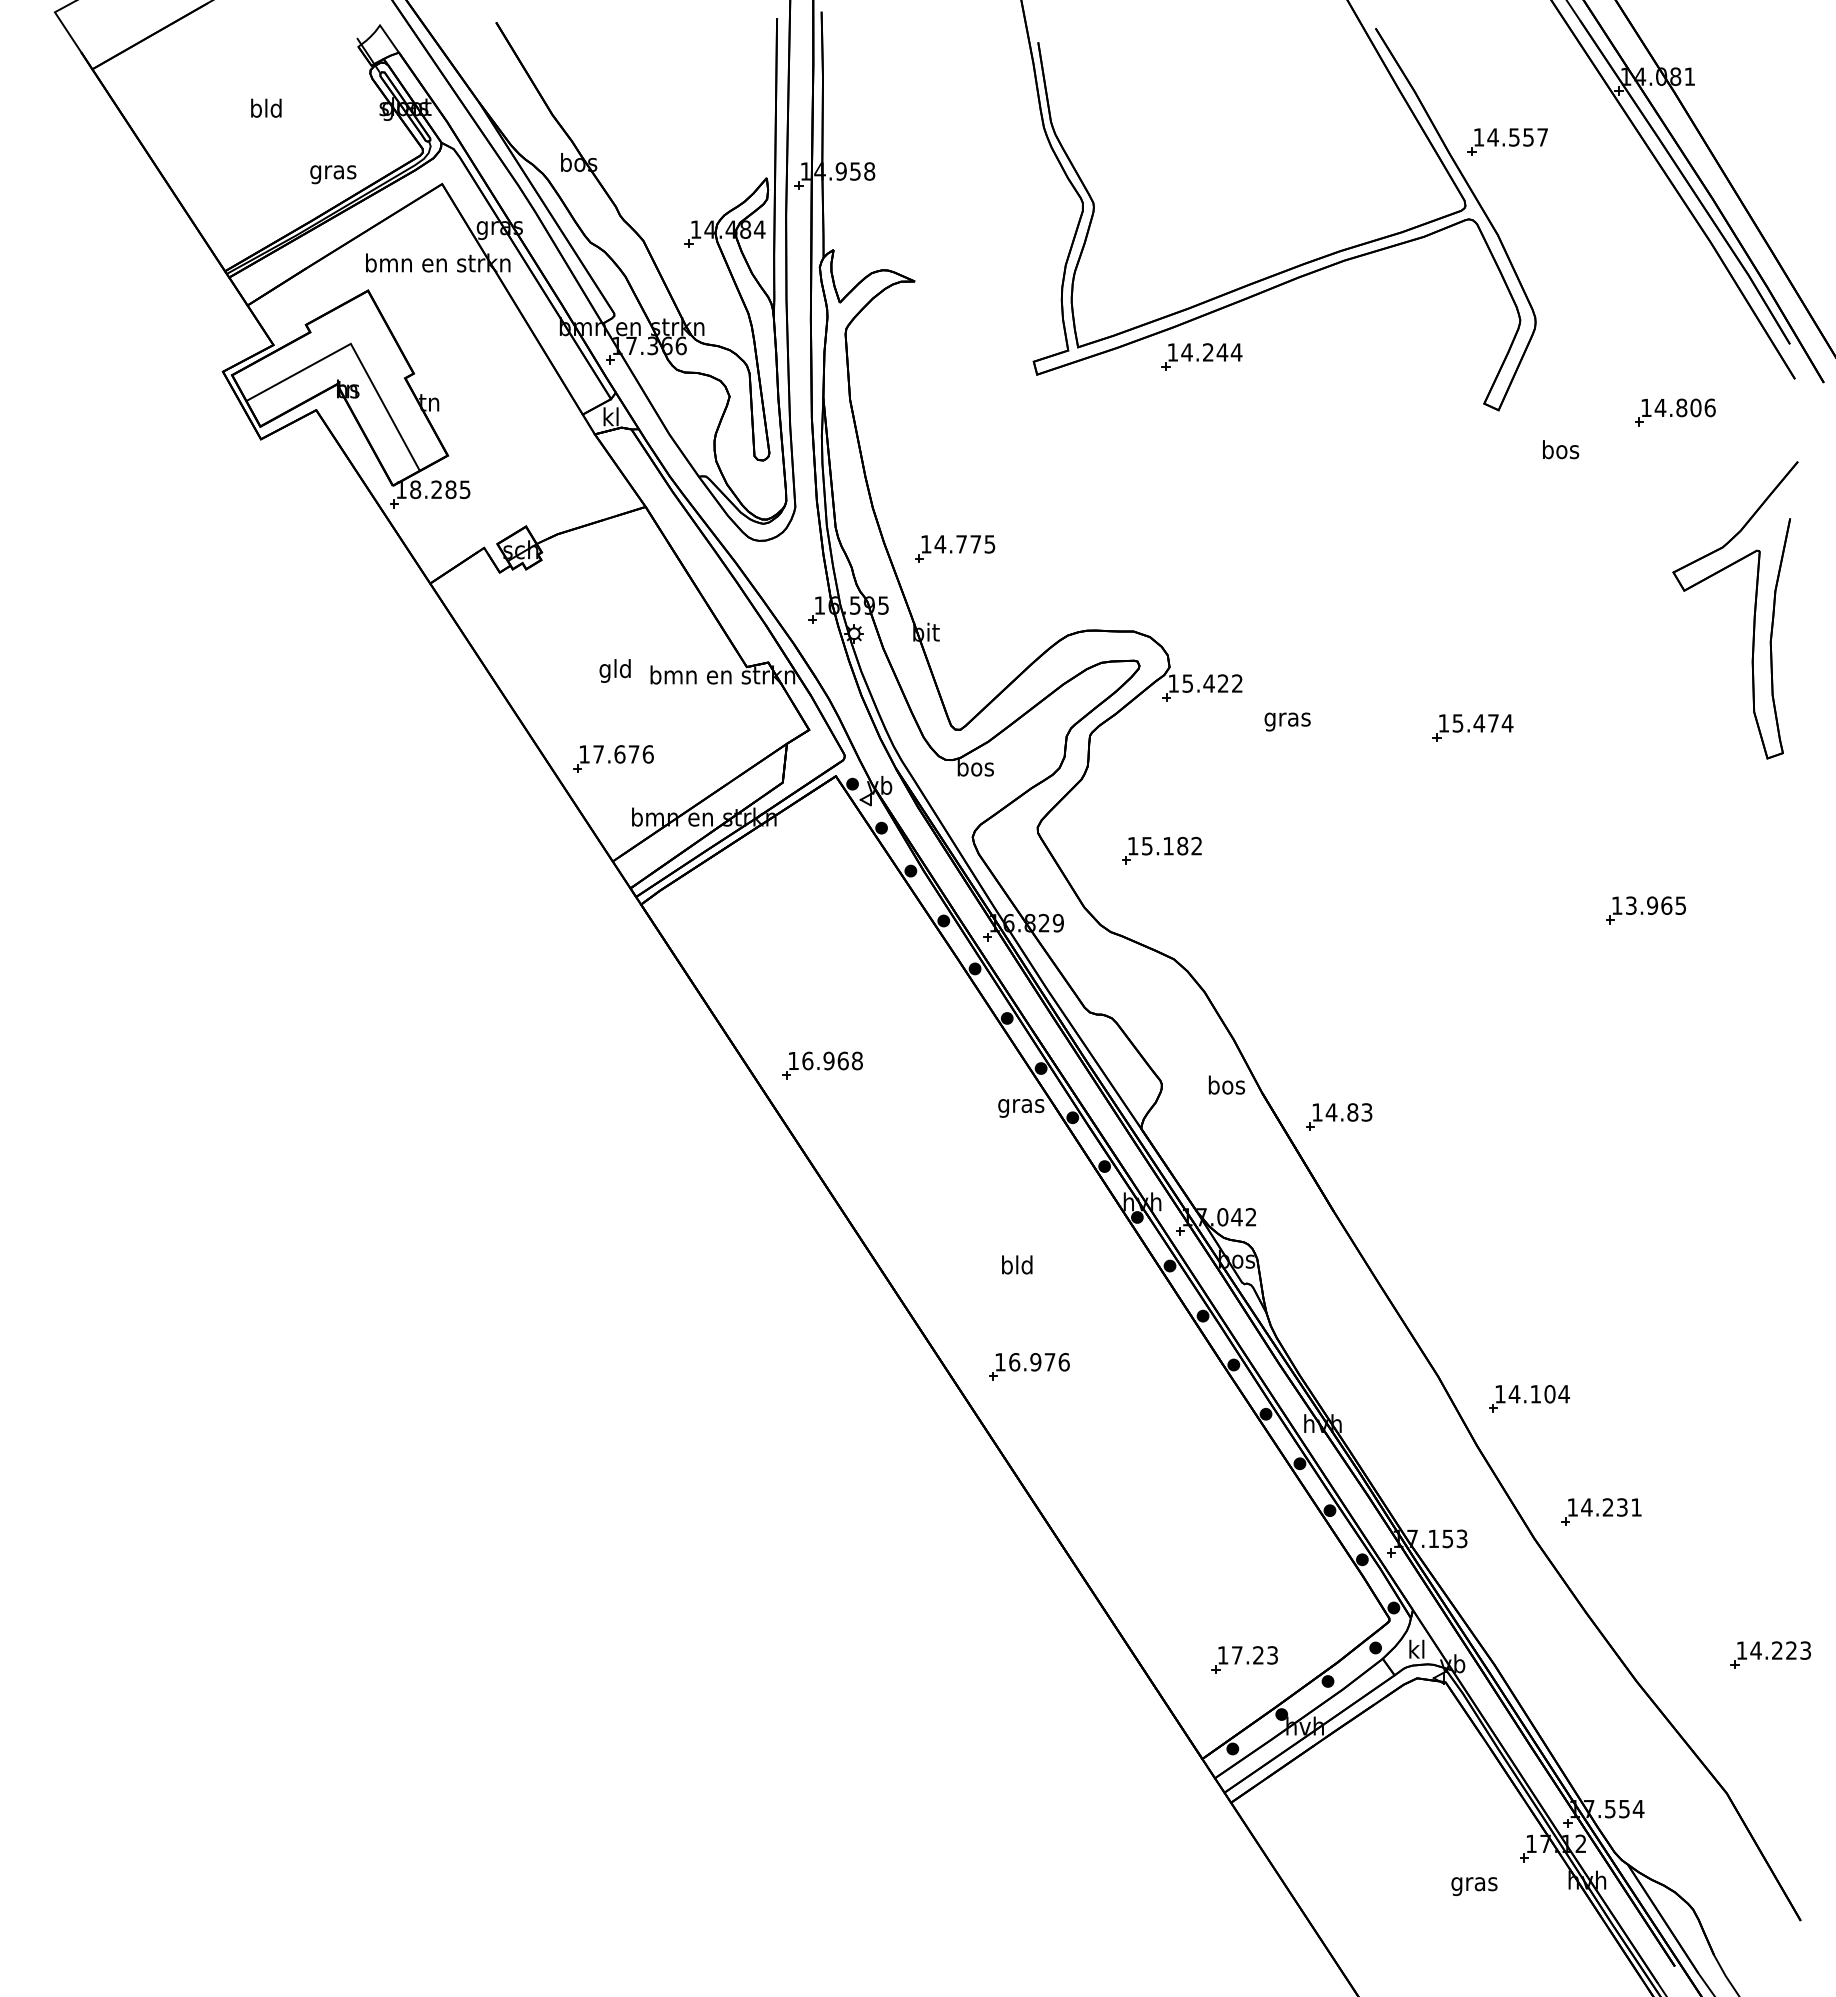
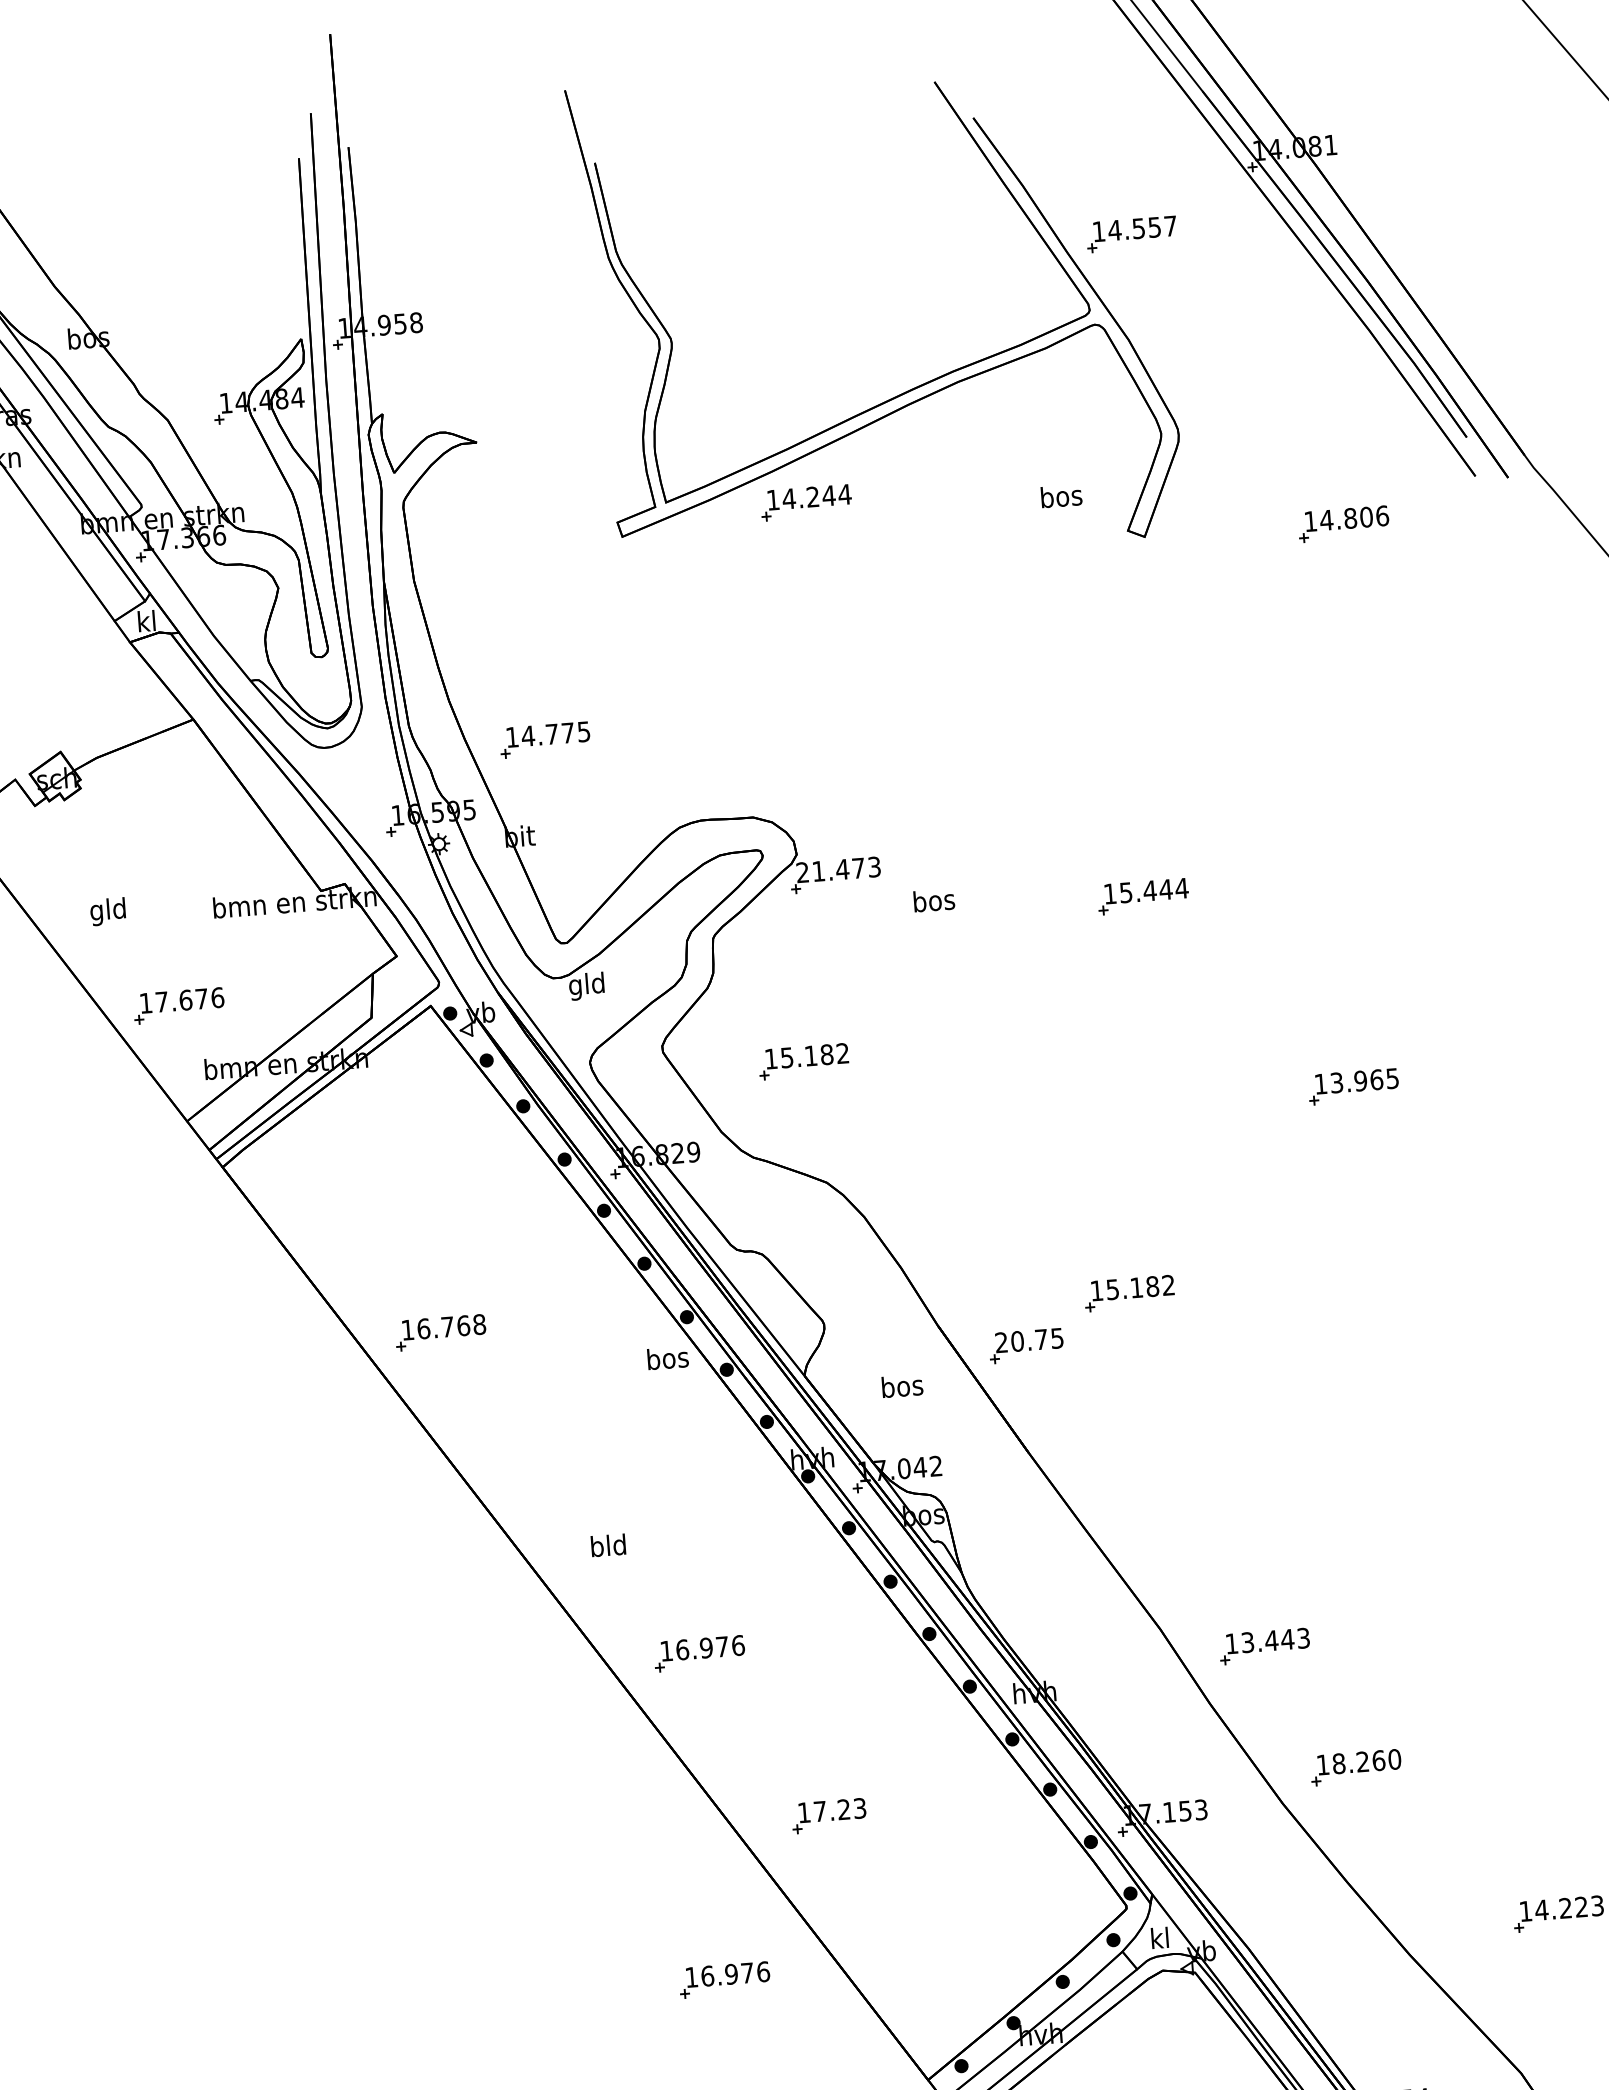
text: (1561, 449) -> (1062, 496), moved
part: (1753, 615) -> (1449, 745), removed
text: (614, 670) -> (107, 911), moved
text: (1205, 683) -> (838, 869), 15.422 -> 21.473
text: (1287, 719) -> (933, 903), gras -> bos
text: (1493, 723) -> (1166, 889), 15.474 -> 15.444
text: (975, 769) -> (587, 986), bos -> gld
text: (828, 1060) -> (447, 1326), 16.968 -> 16.768
part: (1433, 1077) -> (1129, 1293), added
text: (1226, 1084) -> (901, 1385), moved
text: (1021, 1105) -> (668, 1360), gras -> bos
text: (1342, 1112) -> (1029, 1340), 14.83 -> 20.75
text: (1017, 1264) -> (608, 1544), moved
text: (1538, 1393) -> (1274, 1639), 14.104 -> 13.443
text: (1611, 1507) -> (1366, 1761), 14.231 -> 18.260
part: (1029, 1656) -> (724, 1979), added
part: (1244, 1659) -> (828, 1815), moved

